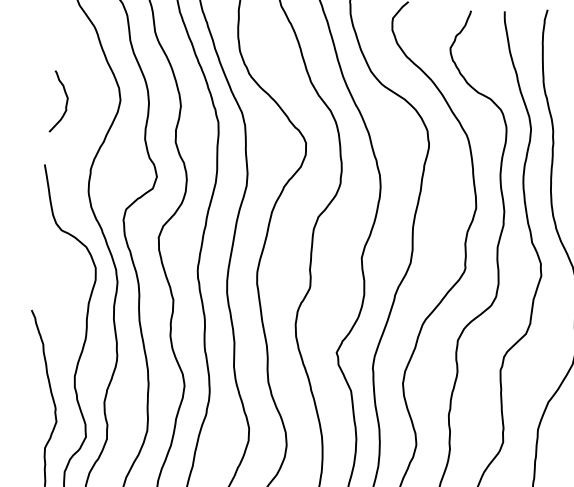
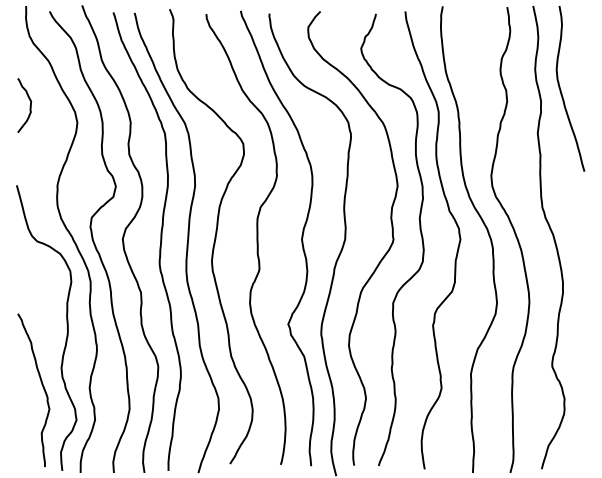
curve: (65, 103) -> (29, 106), moved

